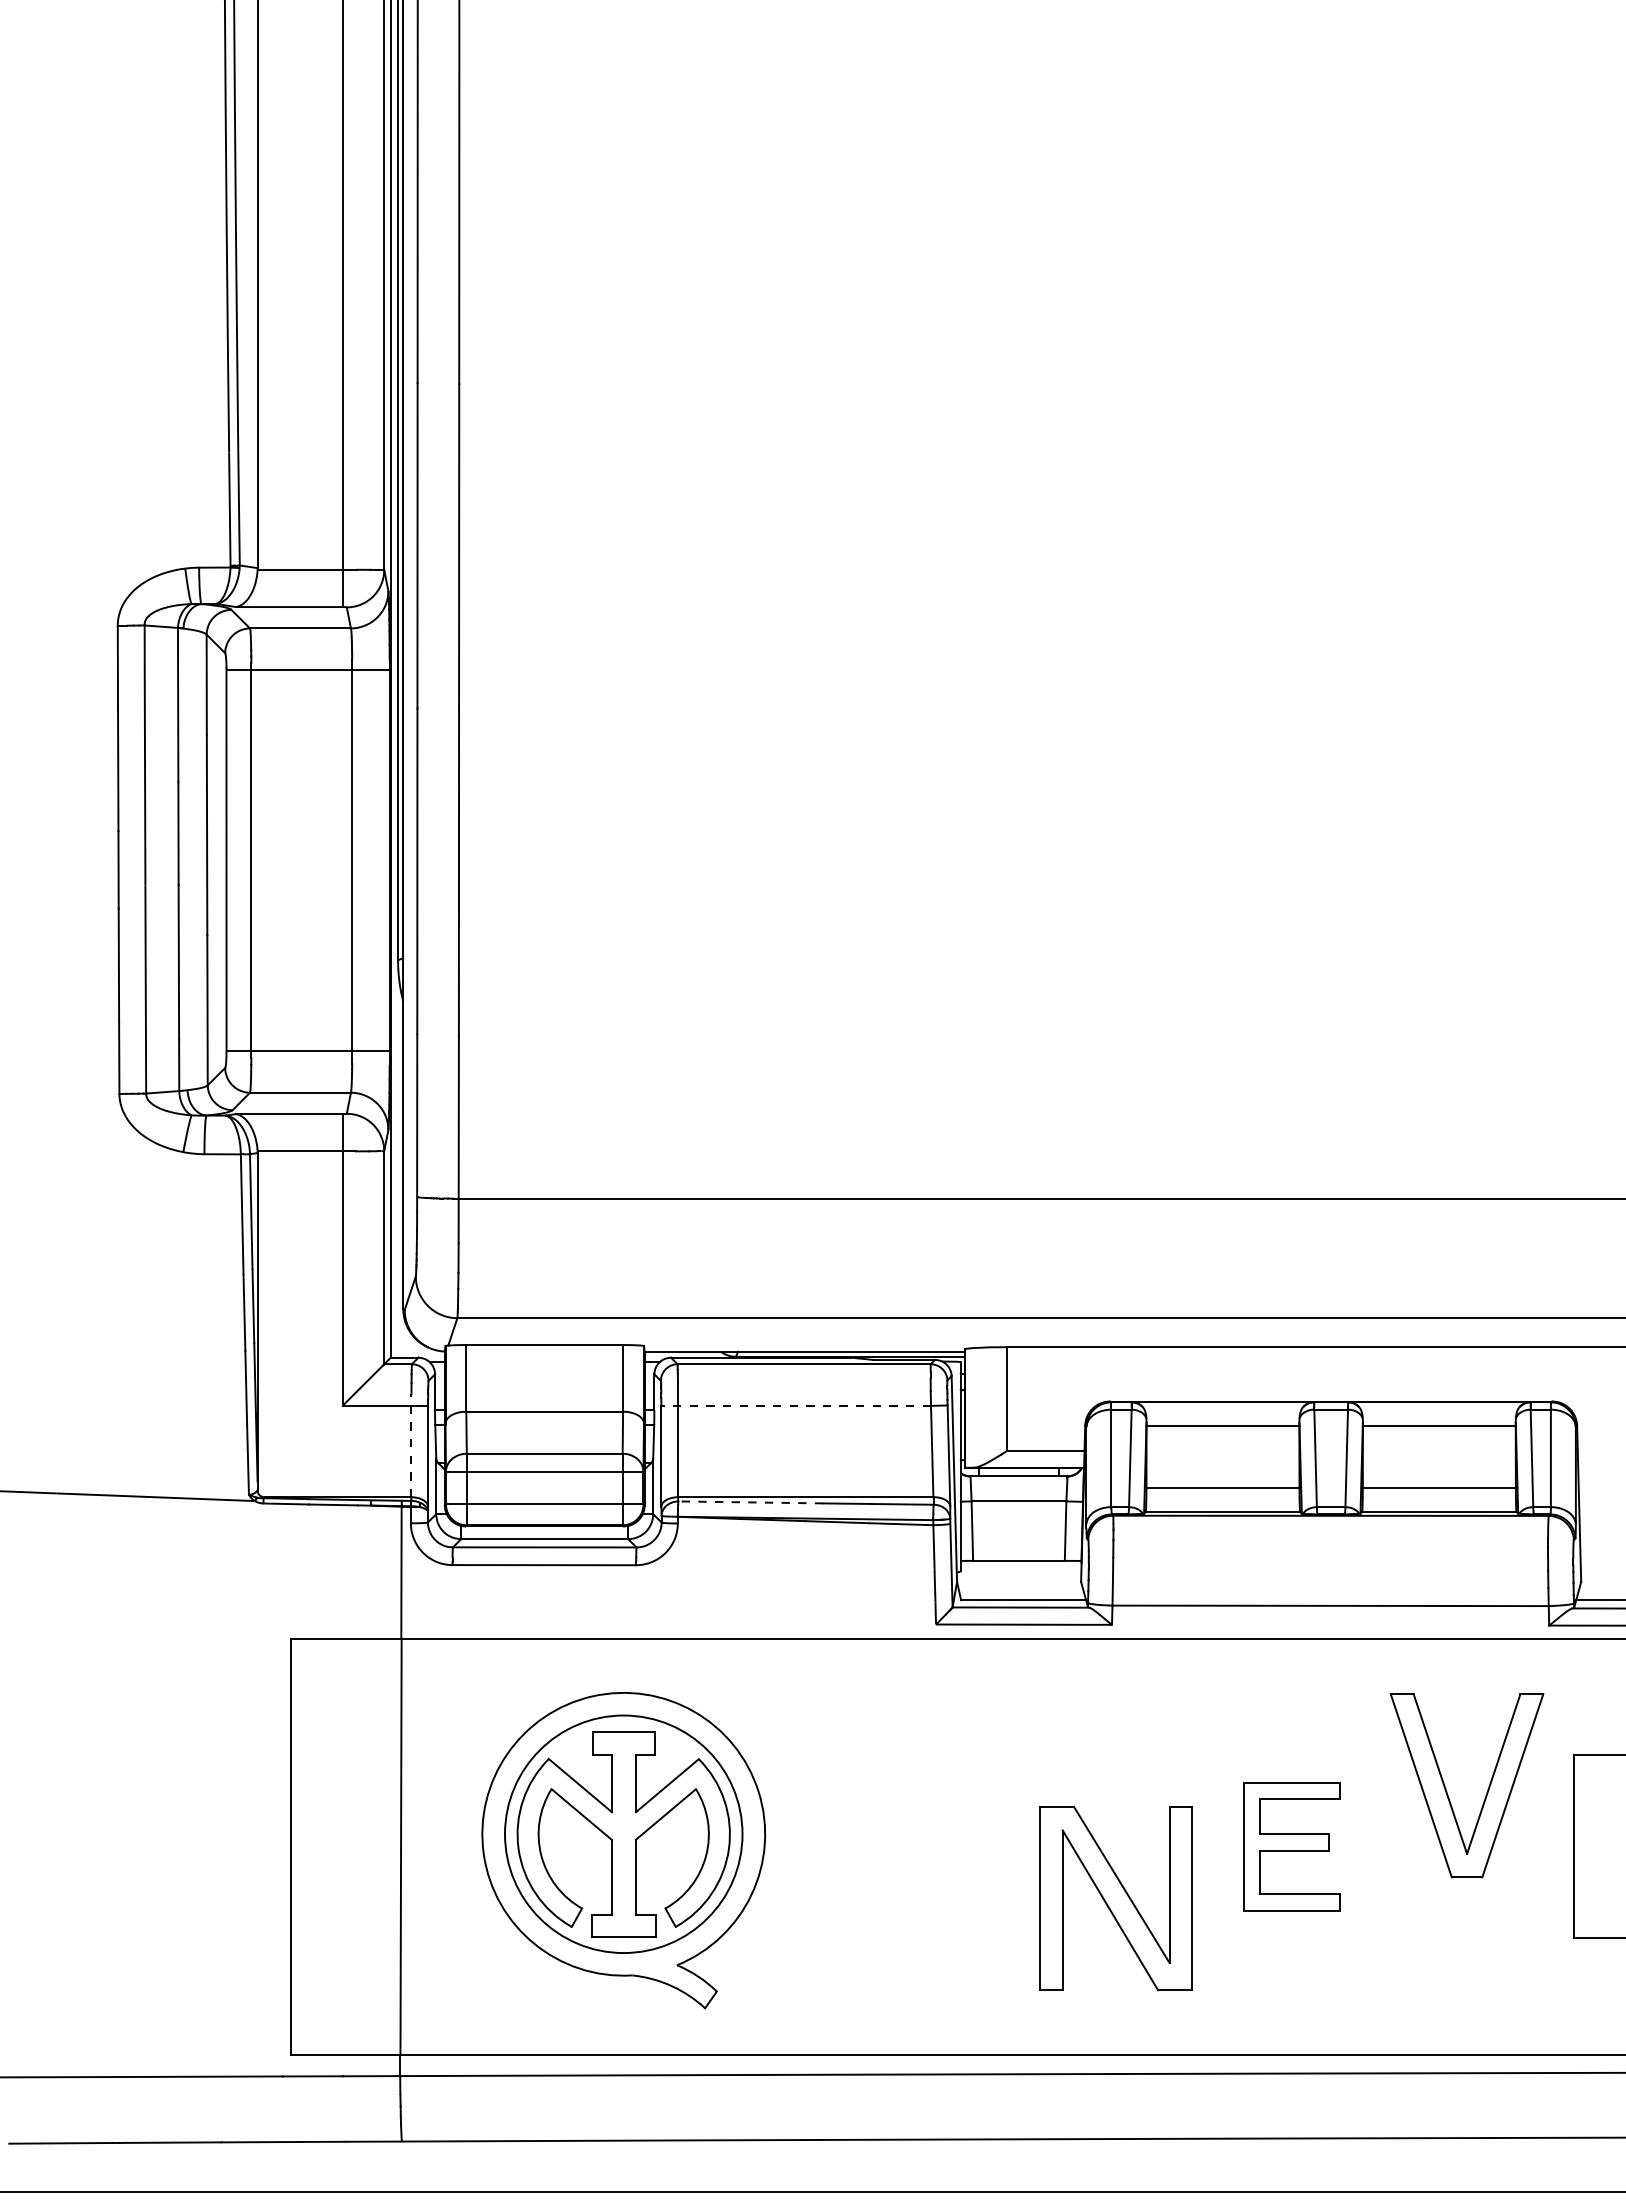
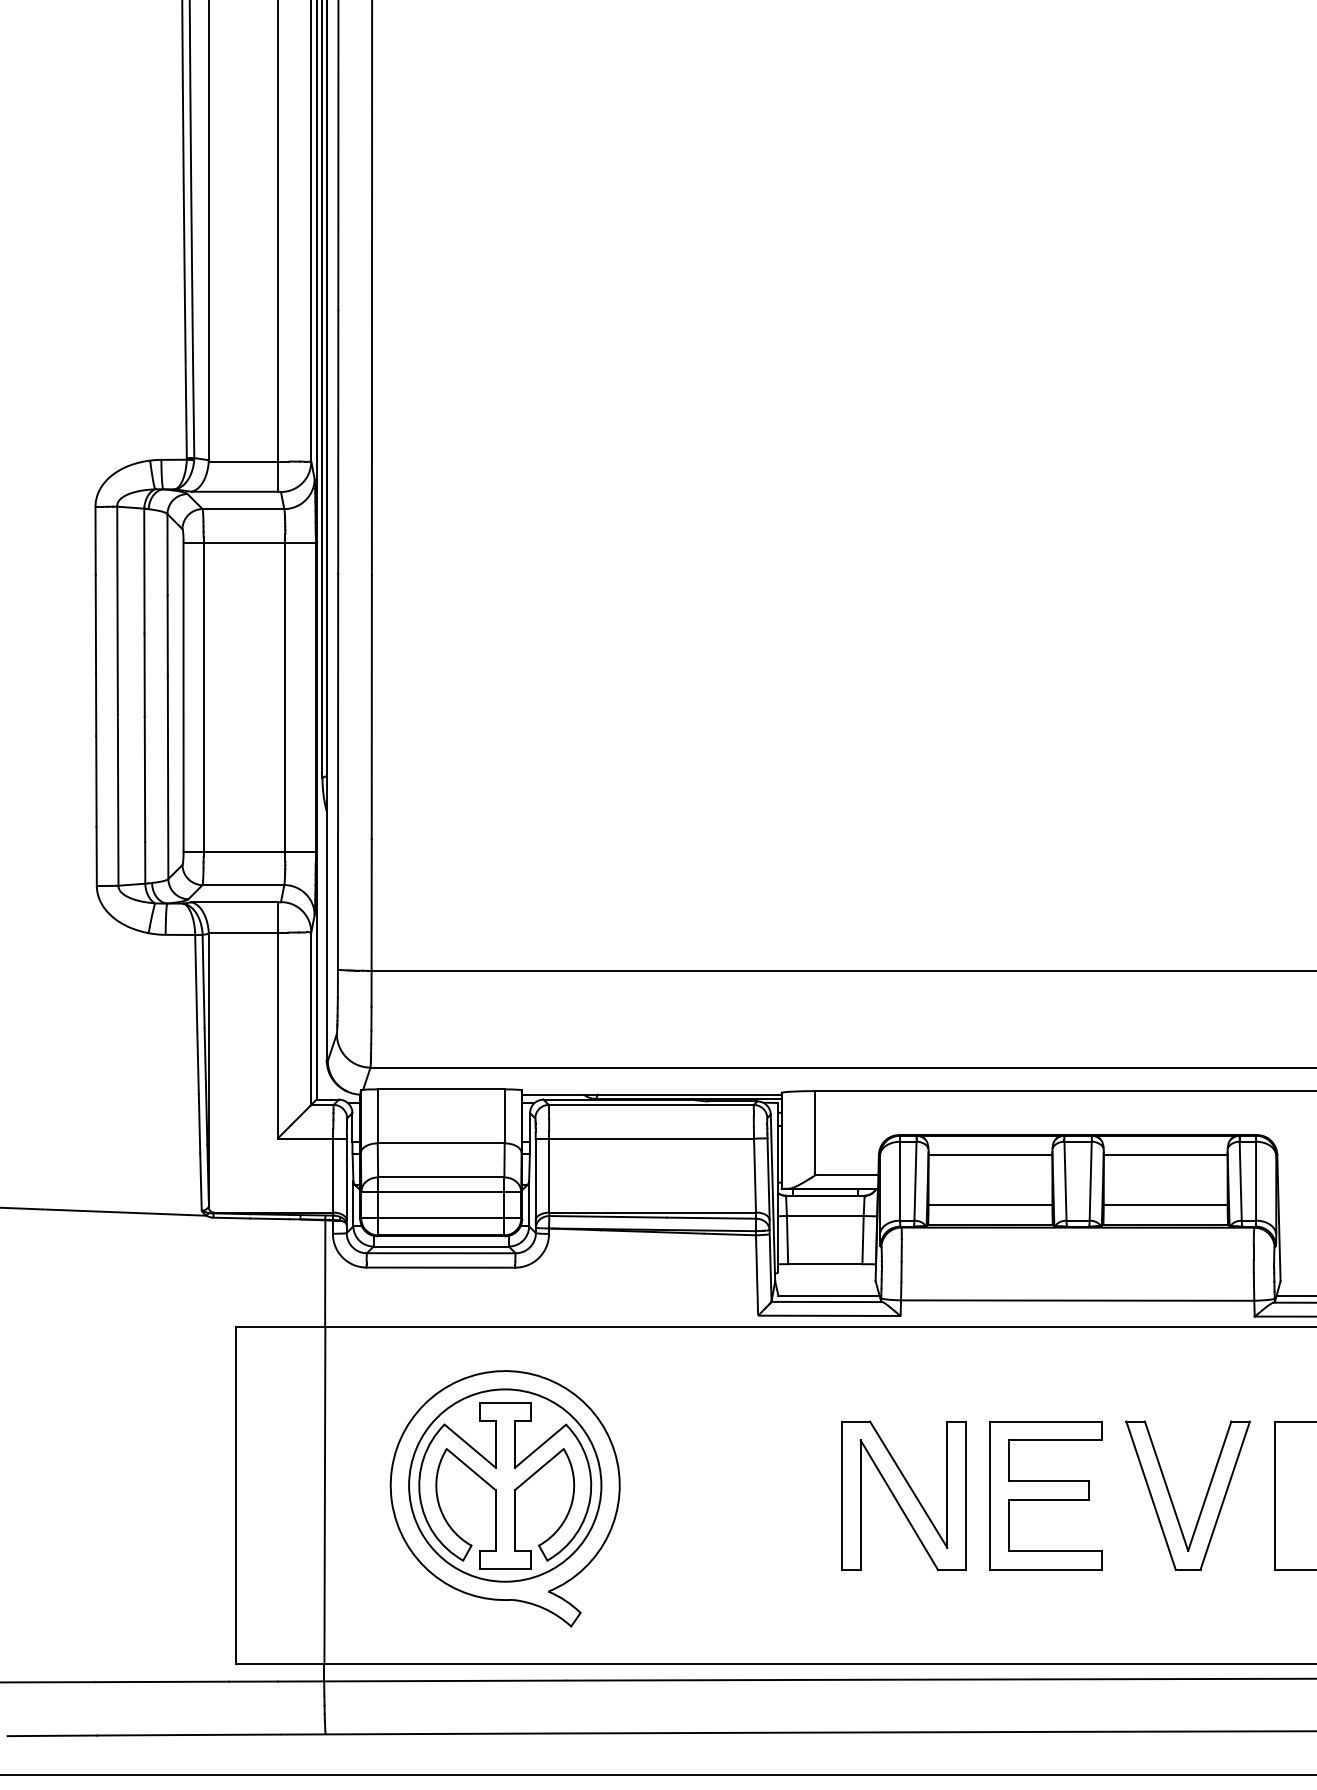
line: (796, 1405) -> (645, 1138), dashed -> solid
line: (411, 1445) -> (333, 1170), dashed -> solid
line: (750, 1502) -> (607, 1216), dashed -> solid
part: (1447, 1791) -> (1172, 1500), moved
part: (1291, 1846) -> (1045, 1495), size x1.43
part: (1115, 1898) -> (903, 1495), moved

